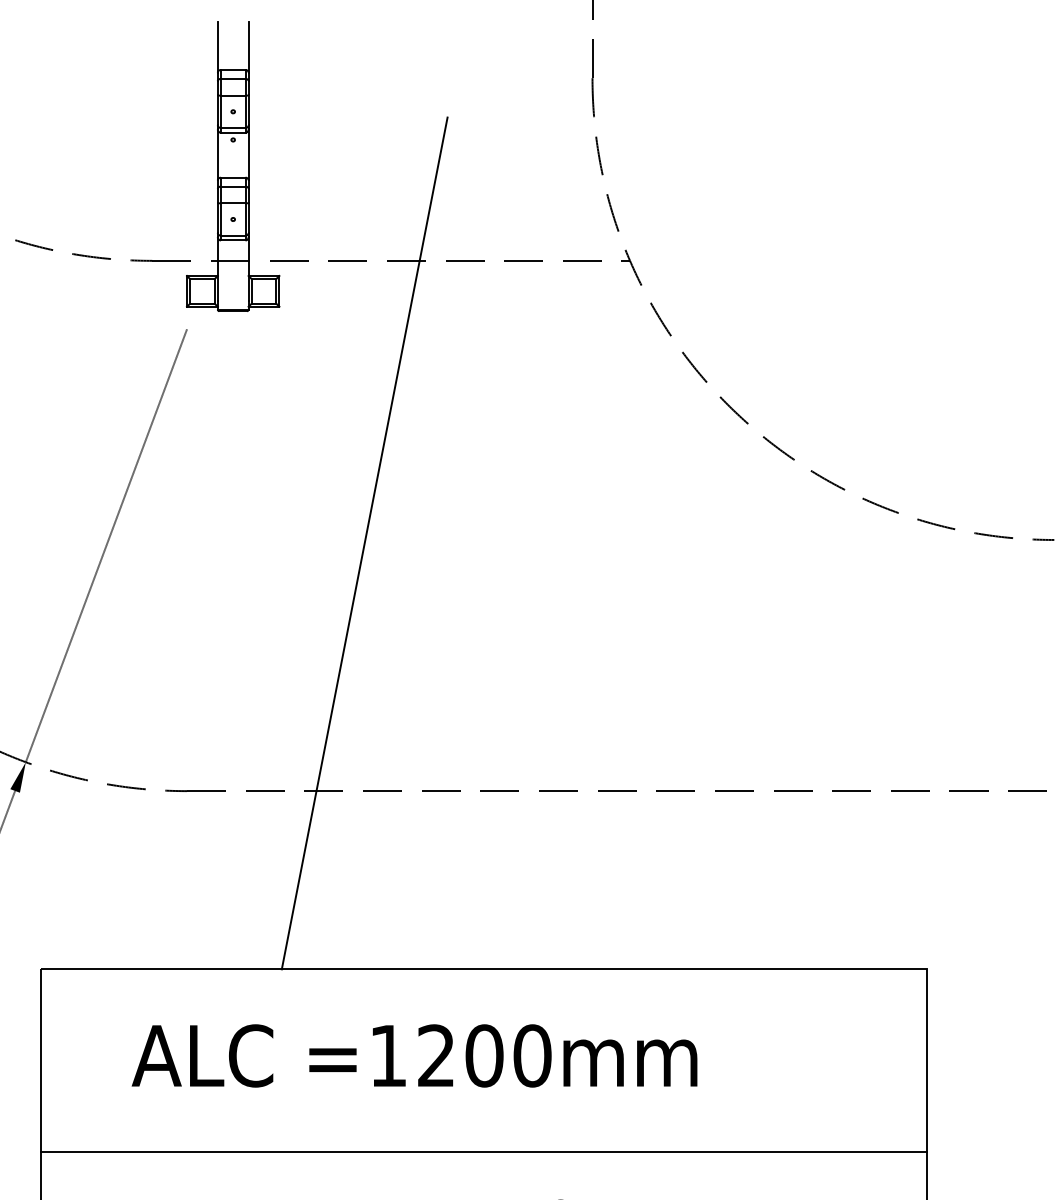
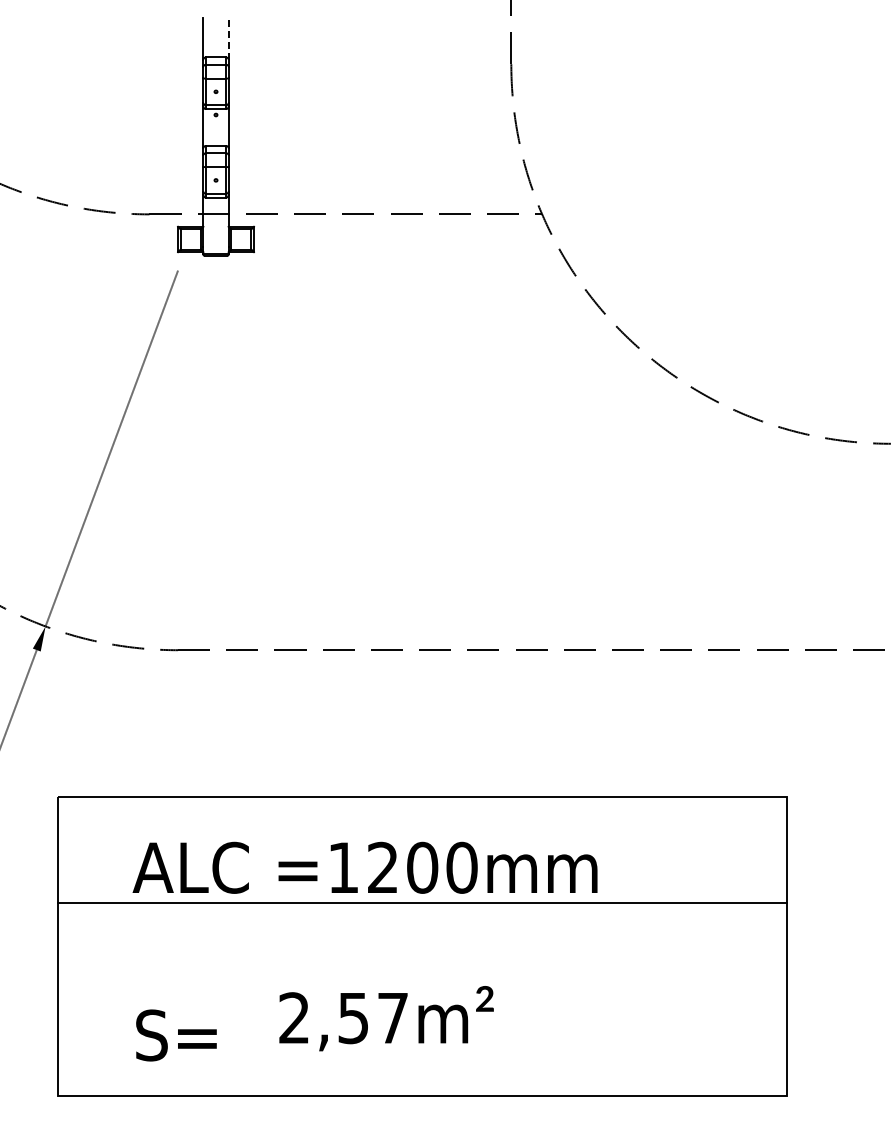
line: (248, 46) -> (228, 38), solid -> dashed
line: (363, 543) -> (323, 446), removed
line: (484, 1151) -> (422, 903), moved

